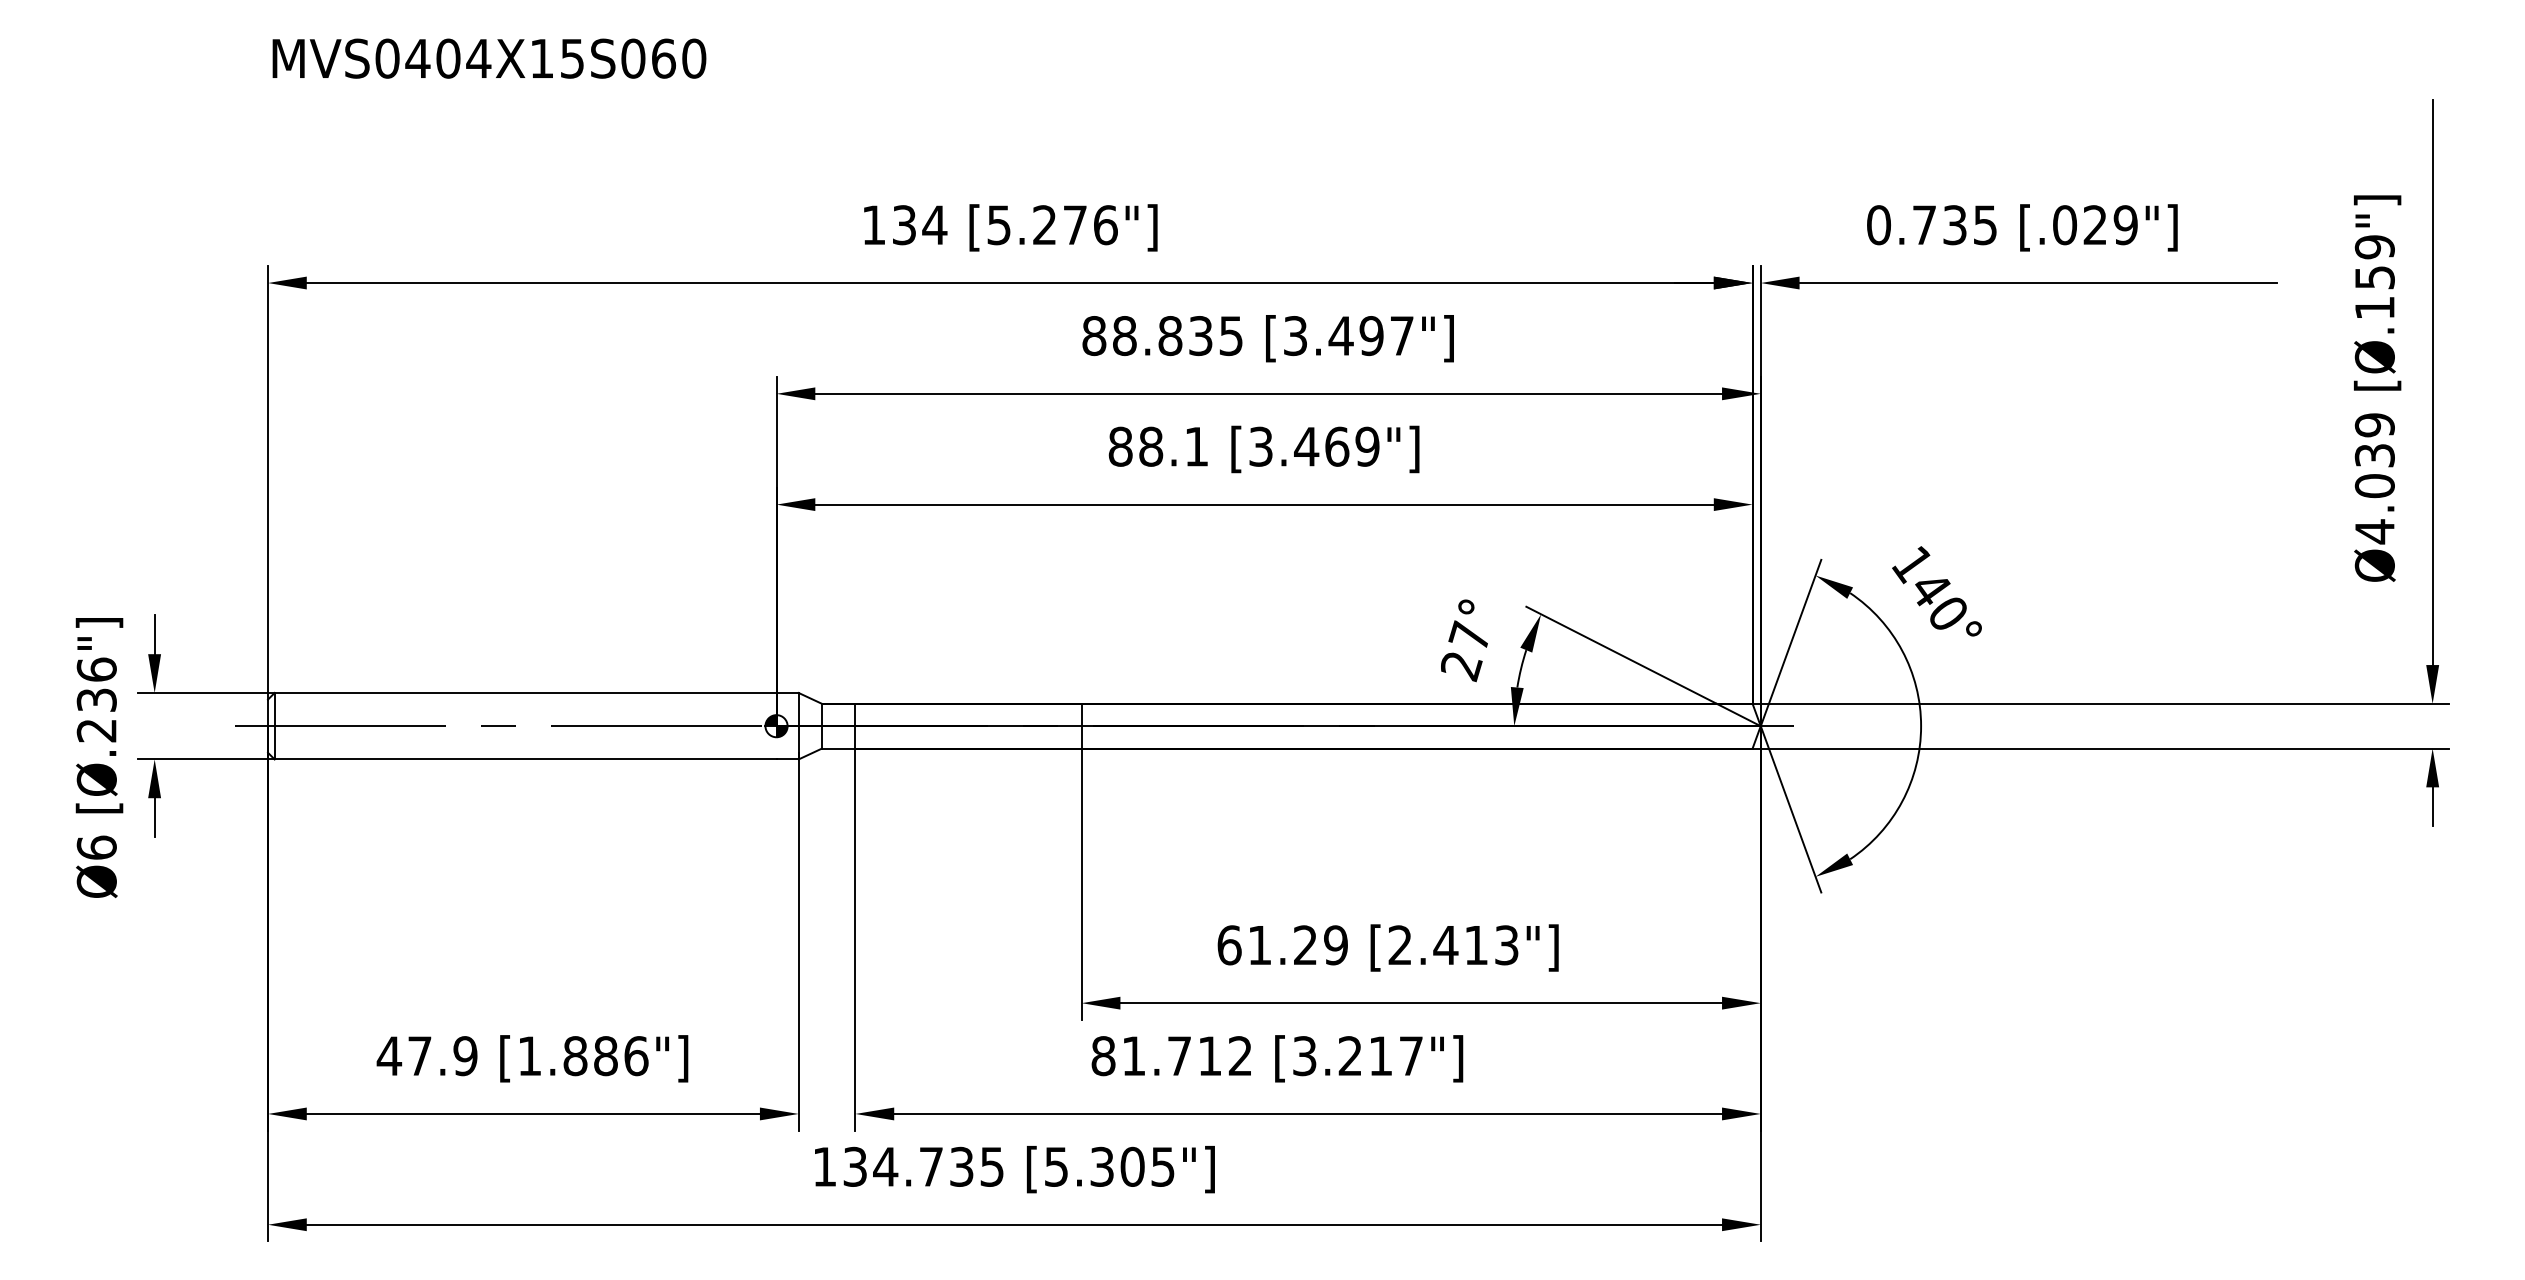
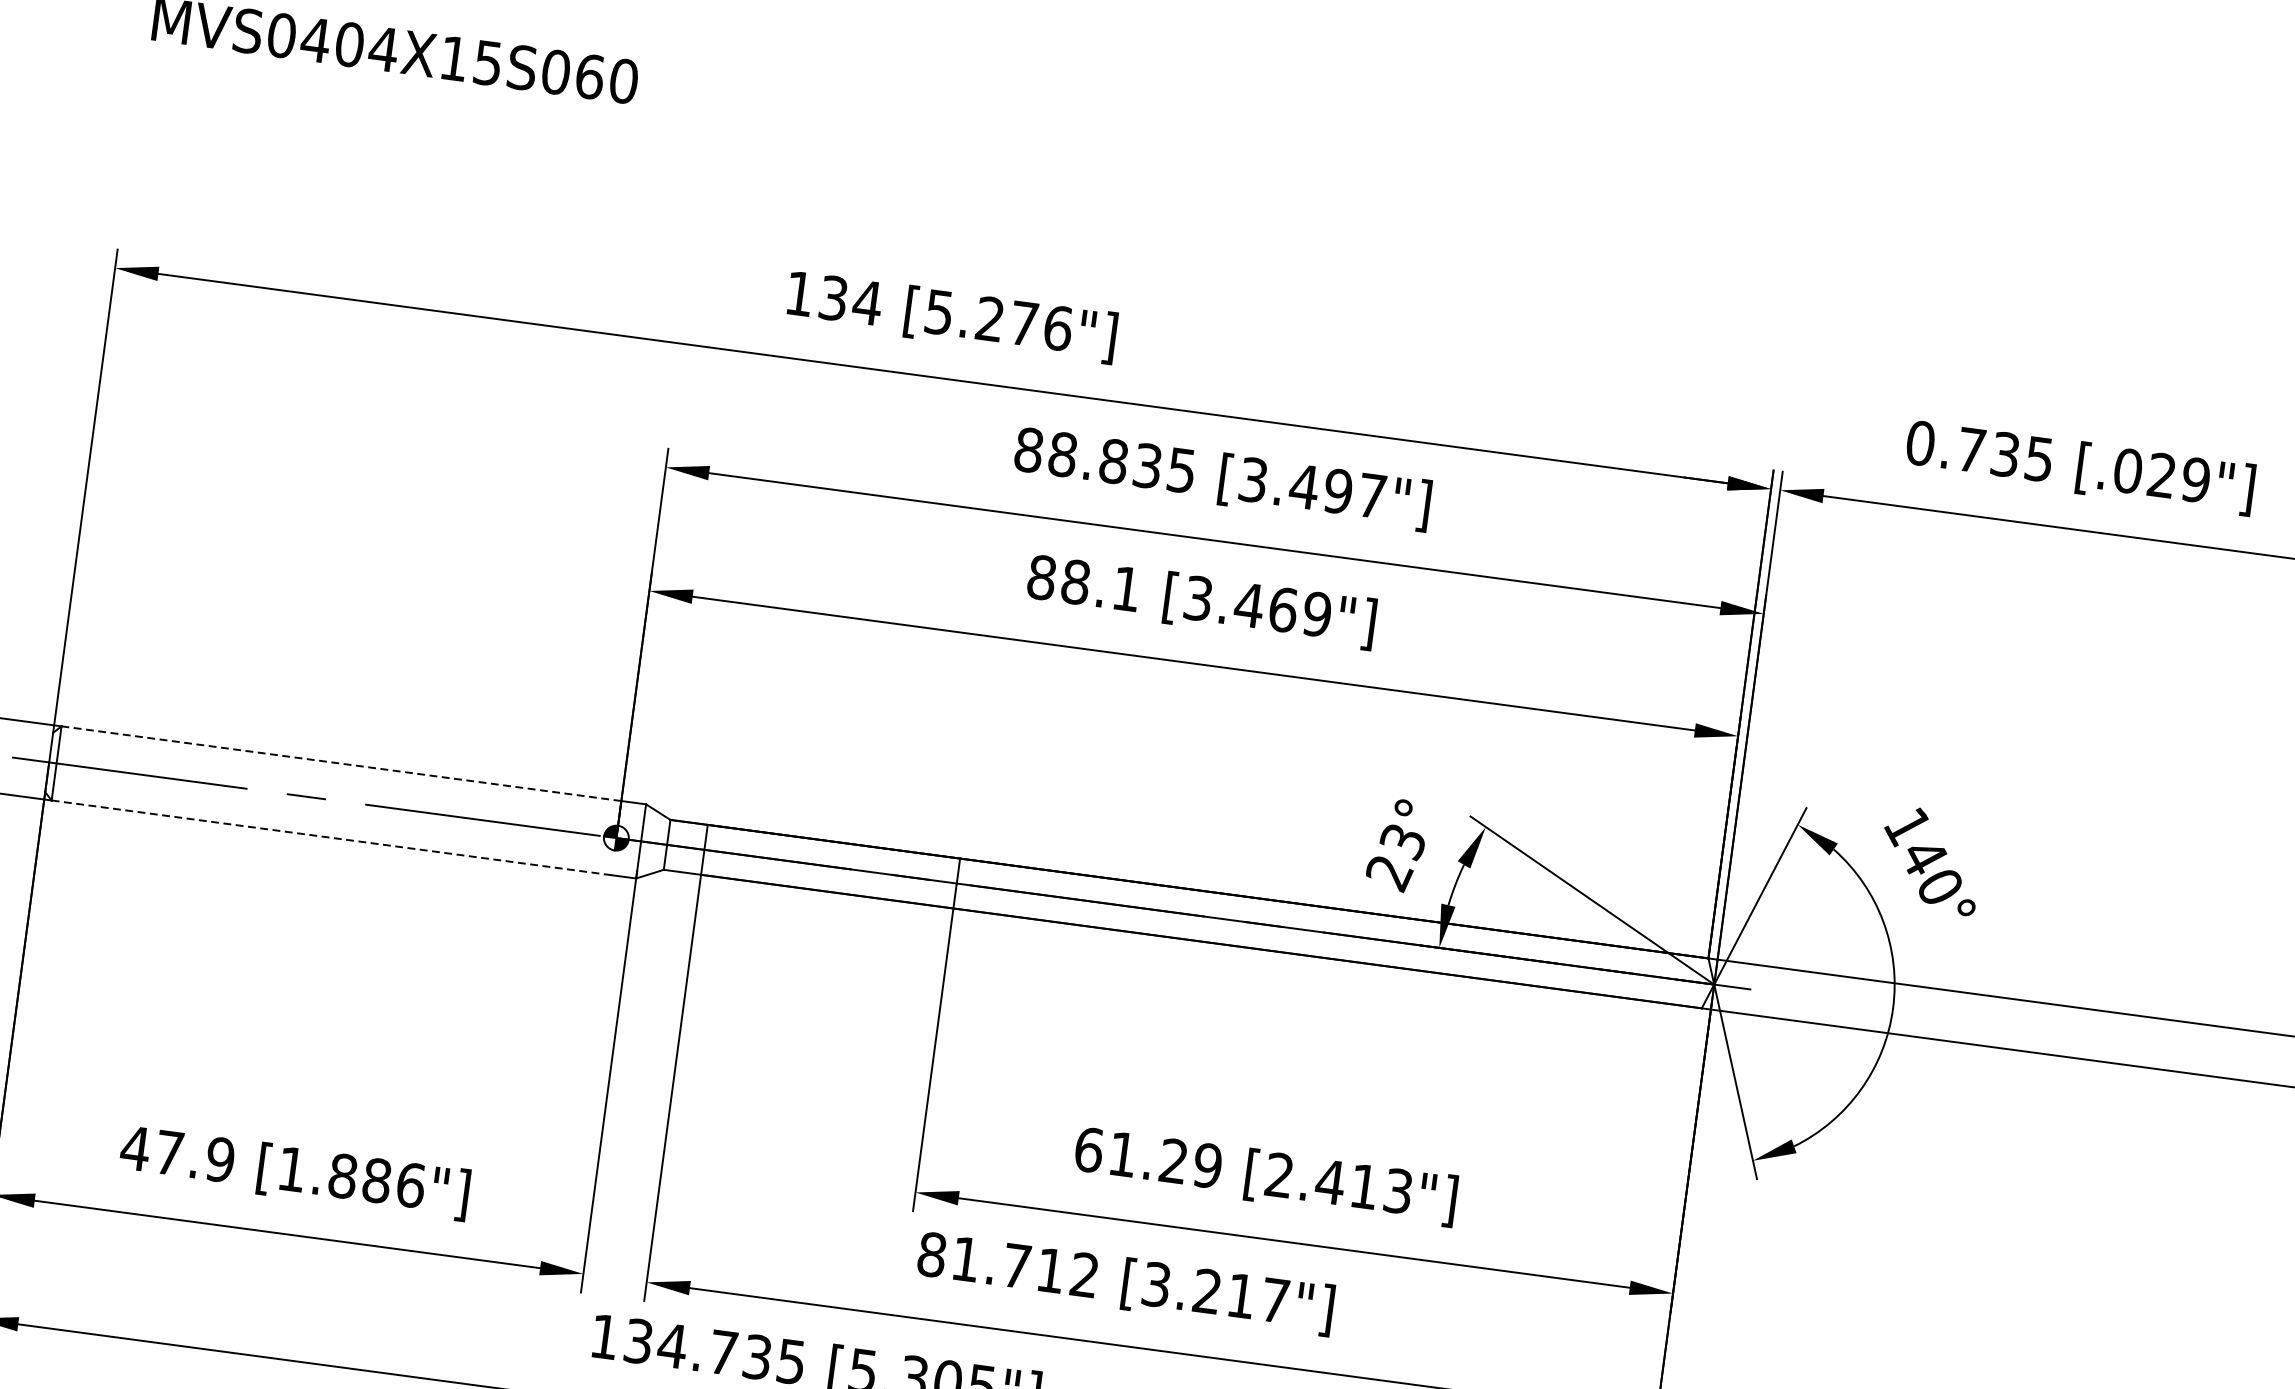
text: (1468, 636) -> (1401, 841), 27° -> 23°
line: (525, 692) -> (341, 763), solid -> dashed
line: (525, 759) -> (331, 837), solid -> dashed

